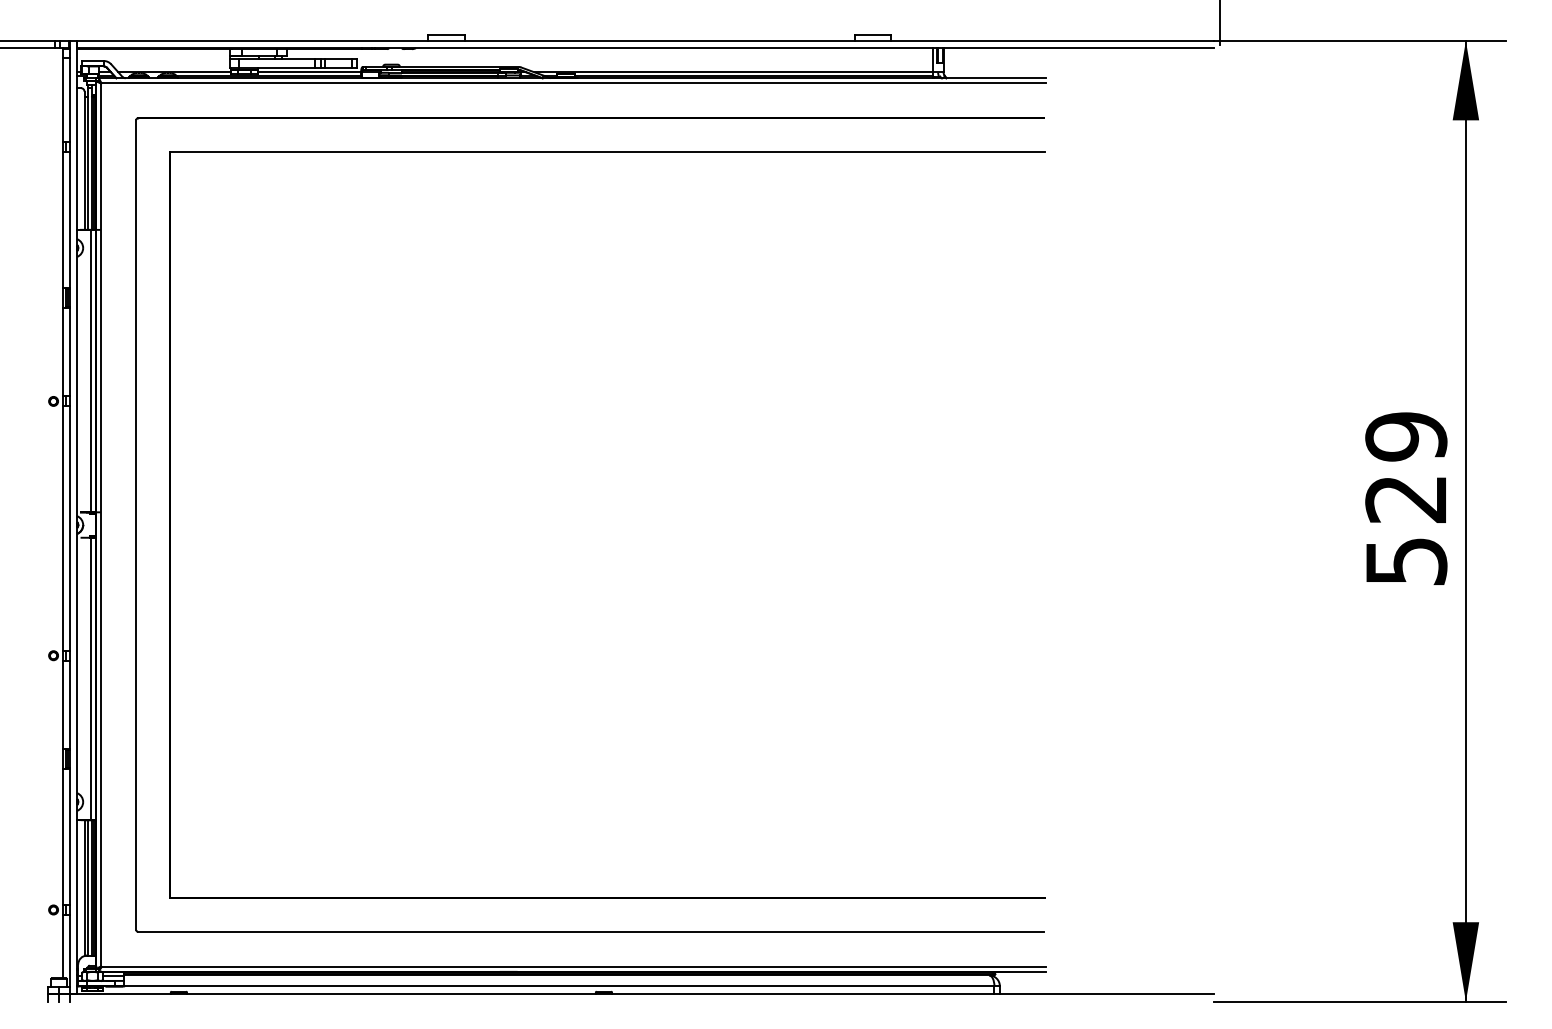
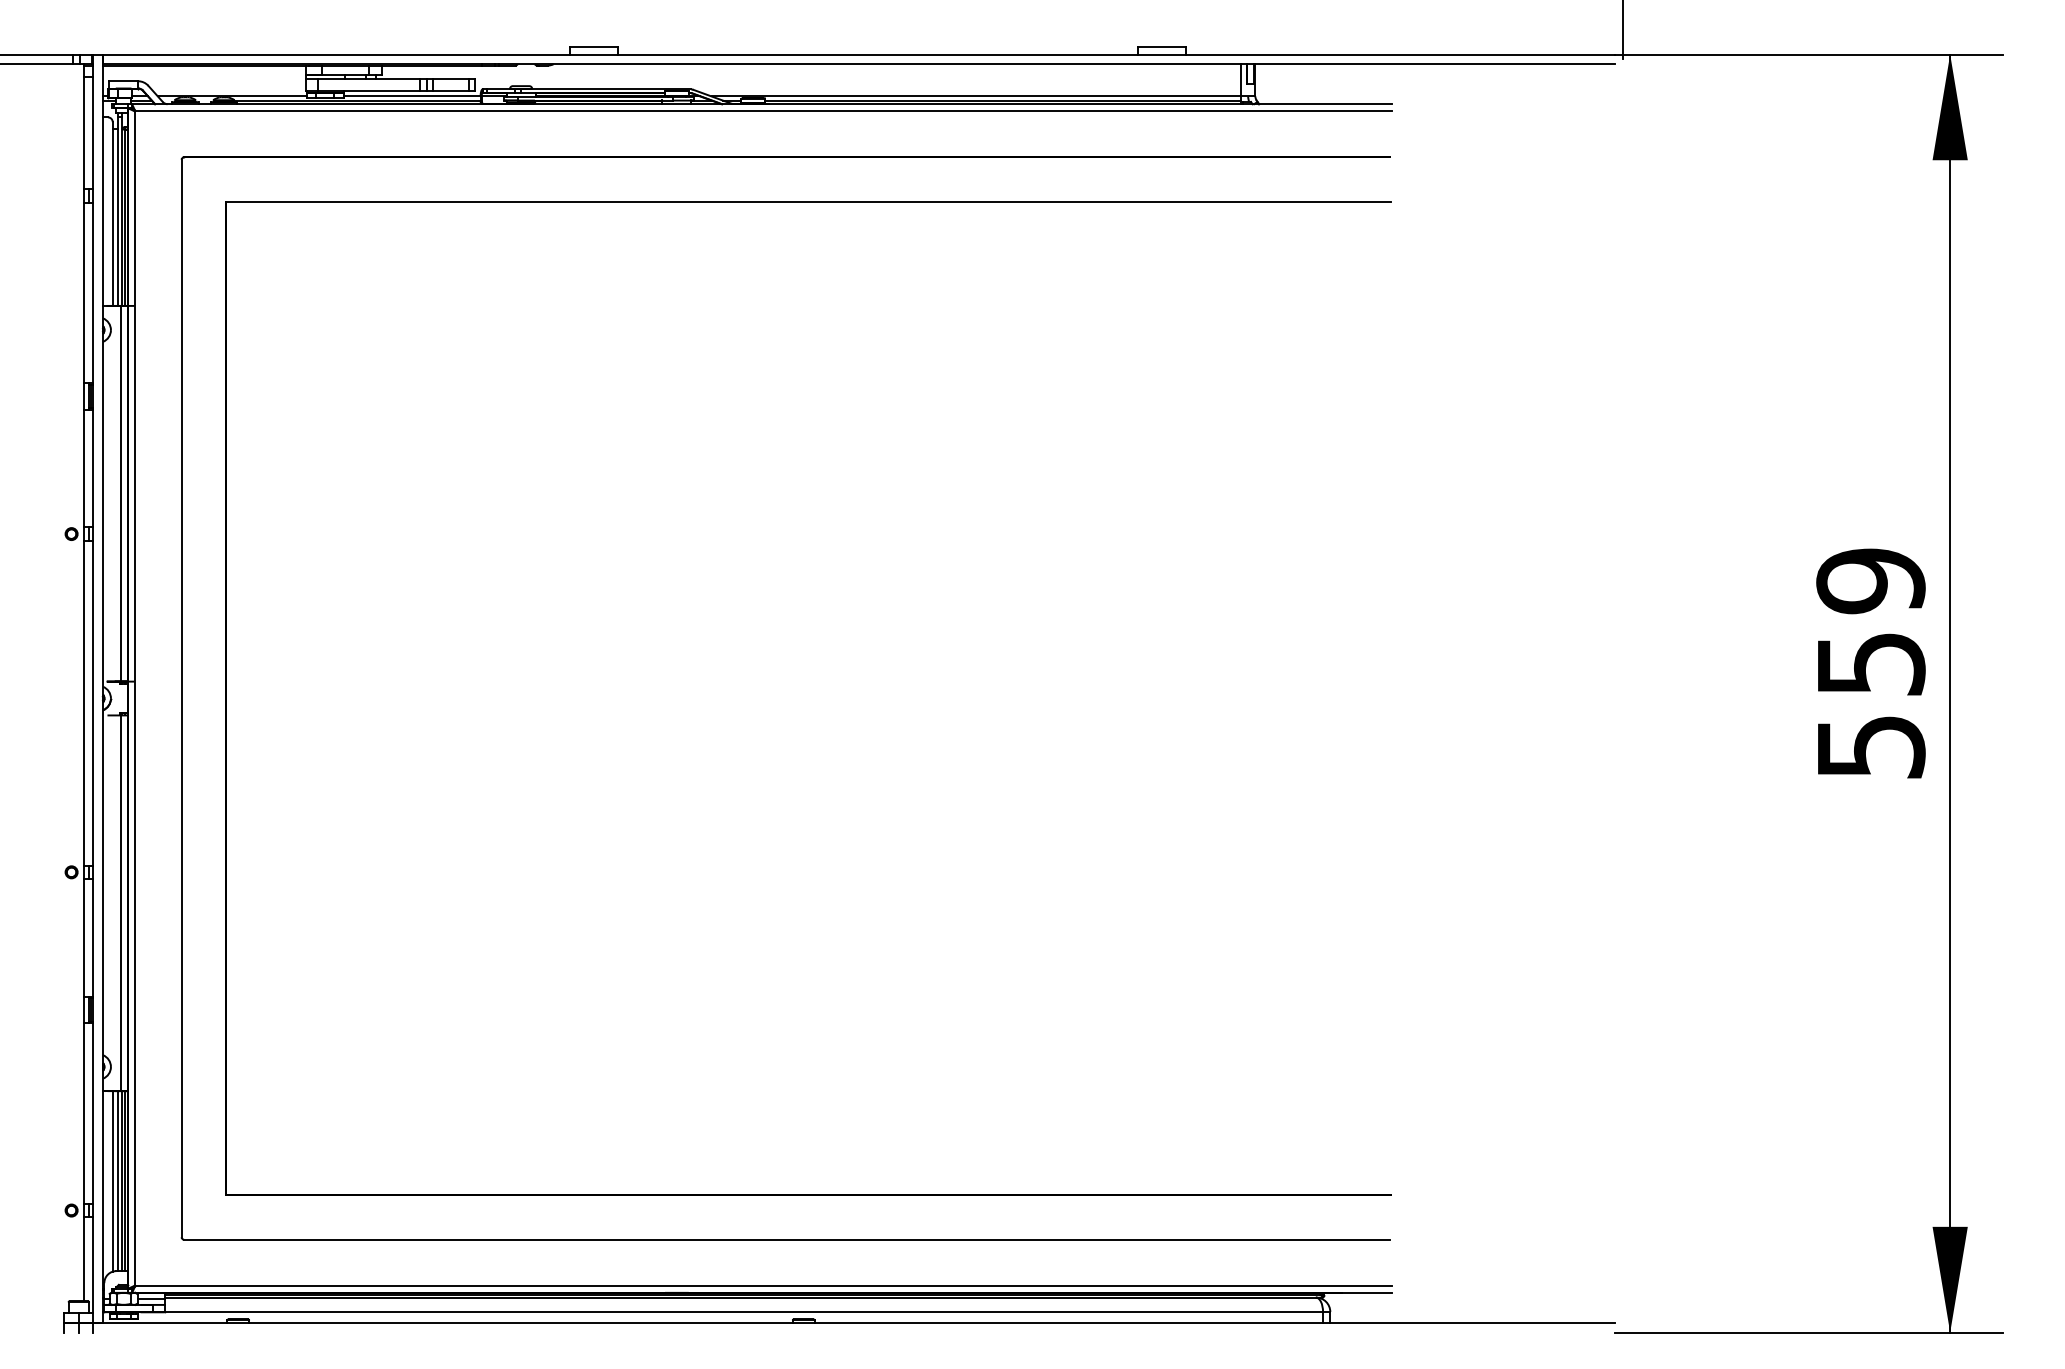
text: (1406, 499) -> (1870, 664), 529 -> 559

